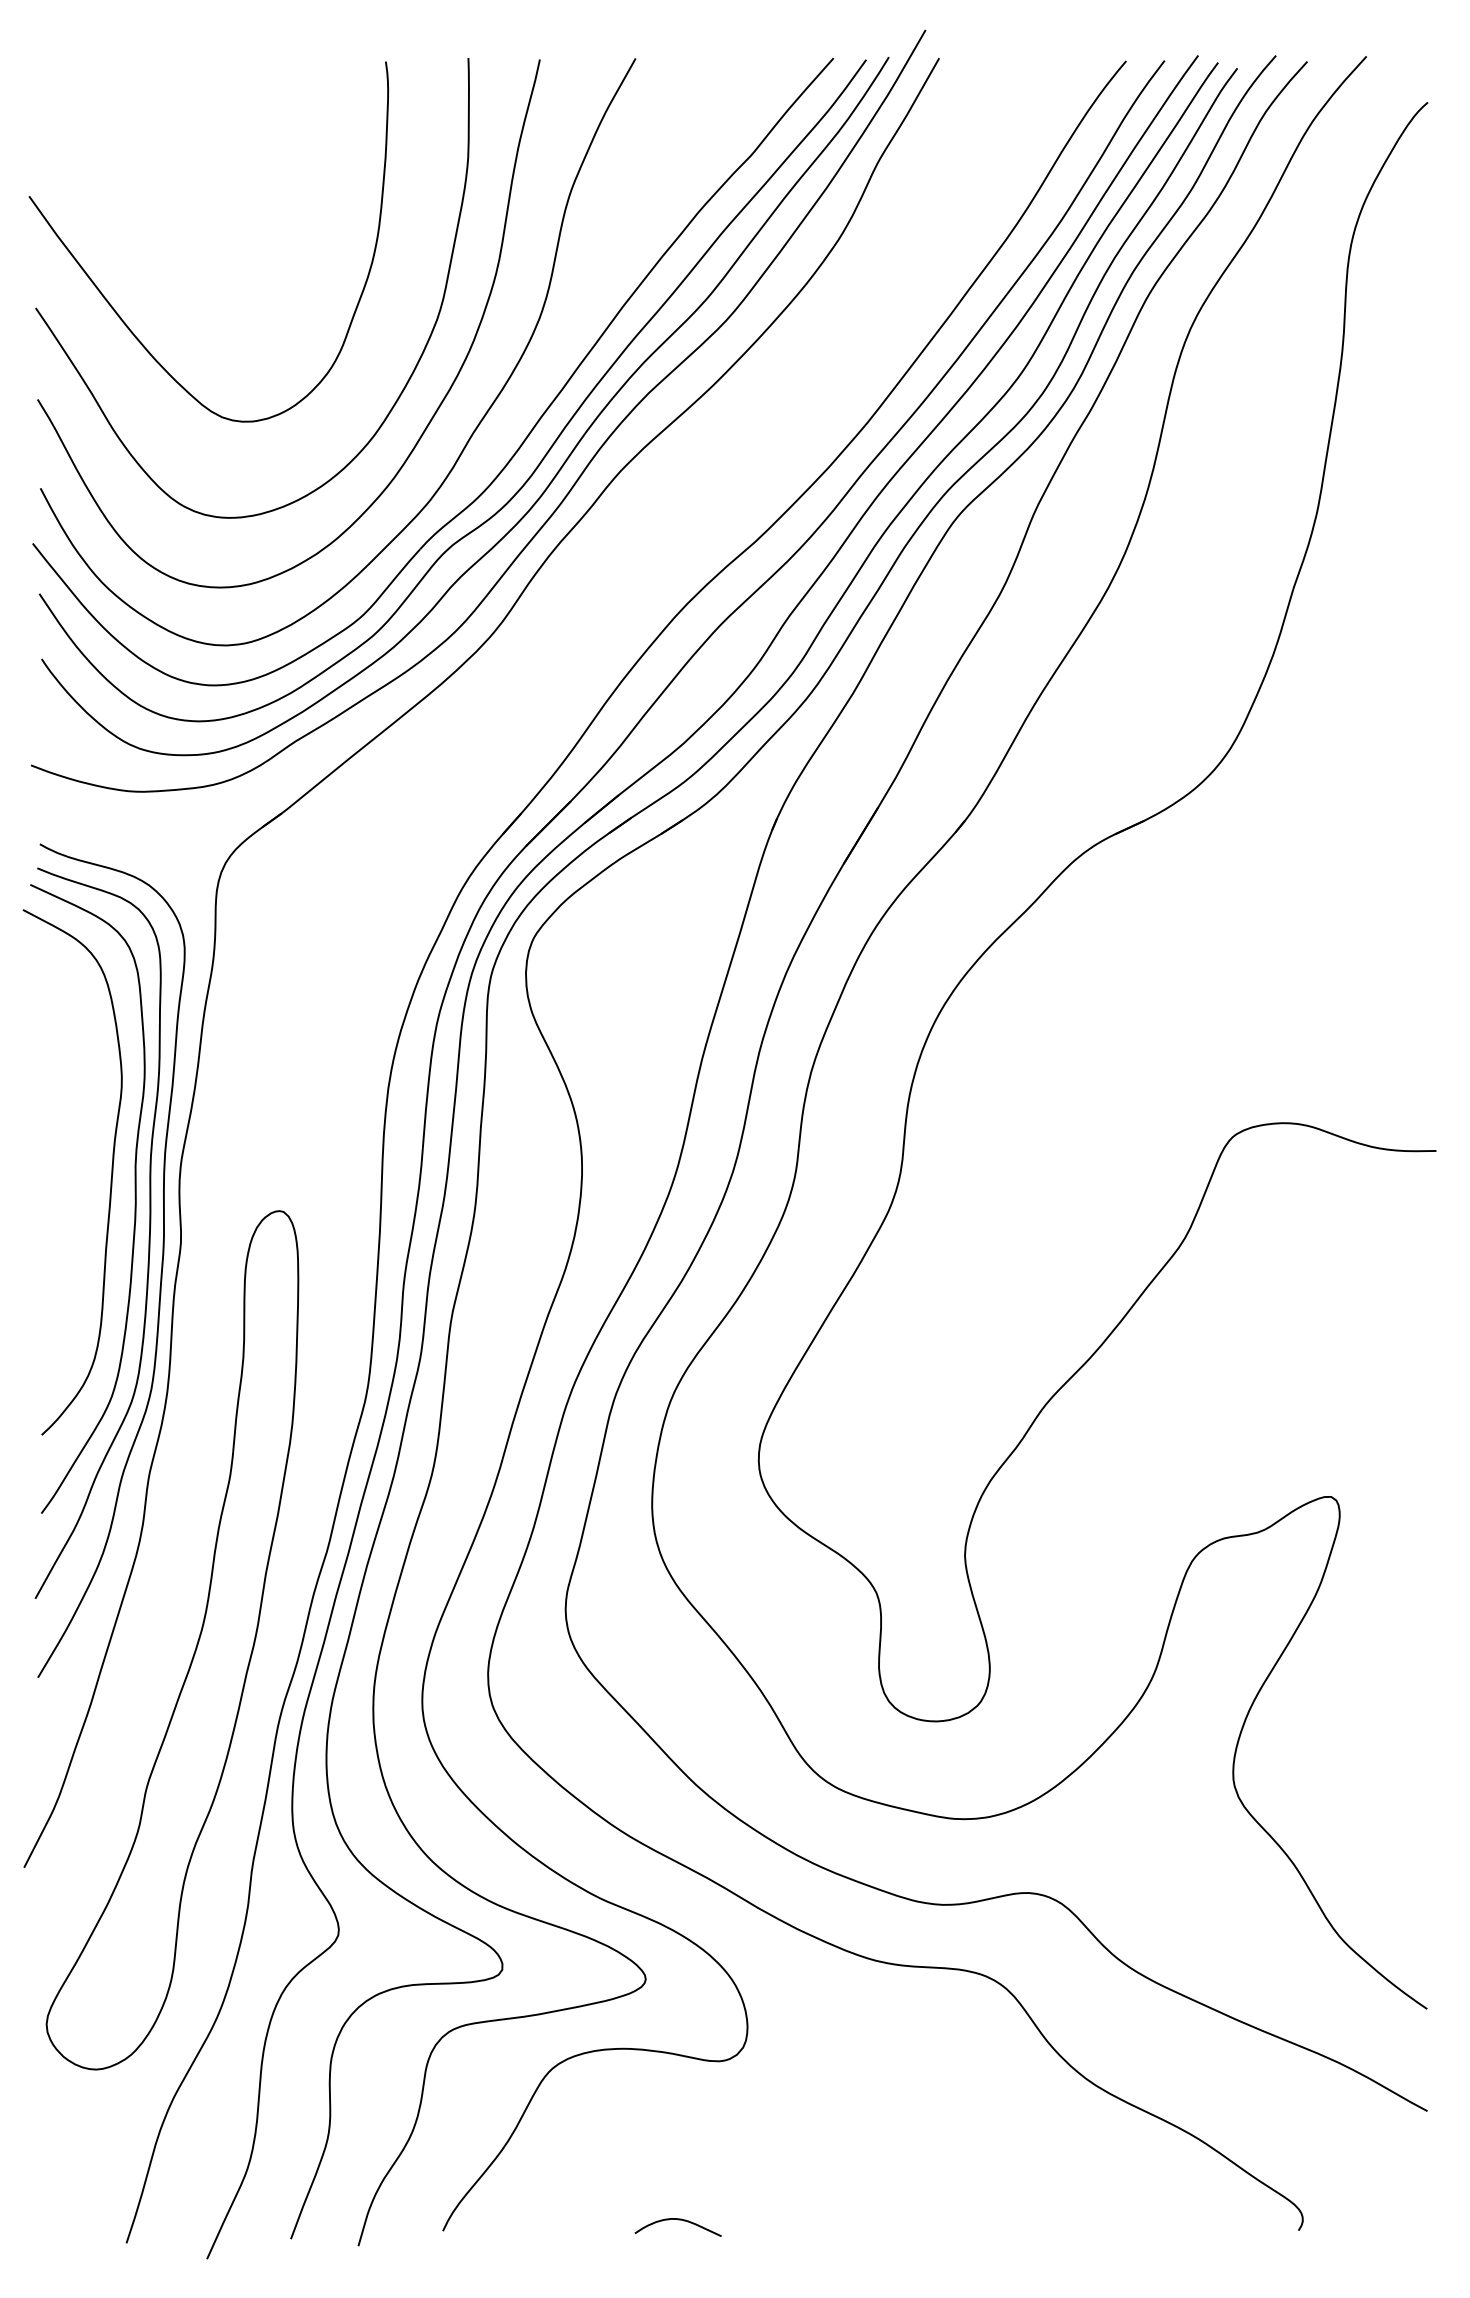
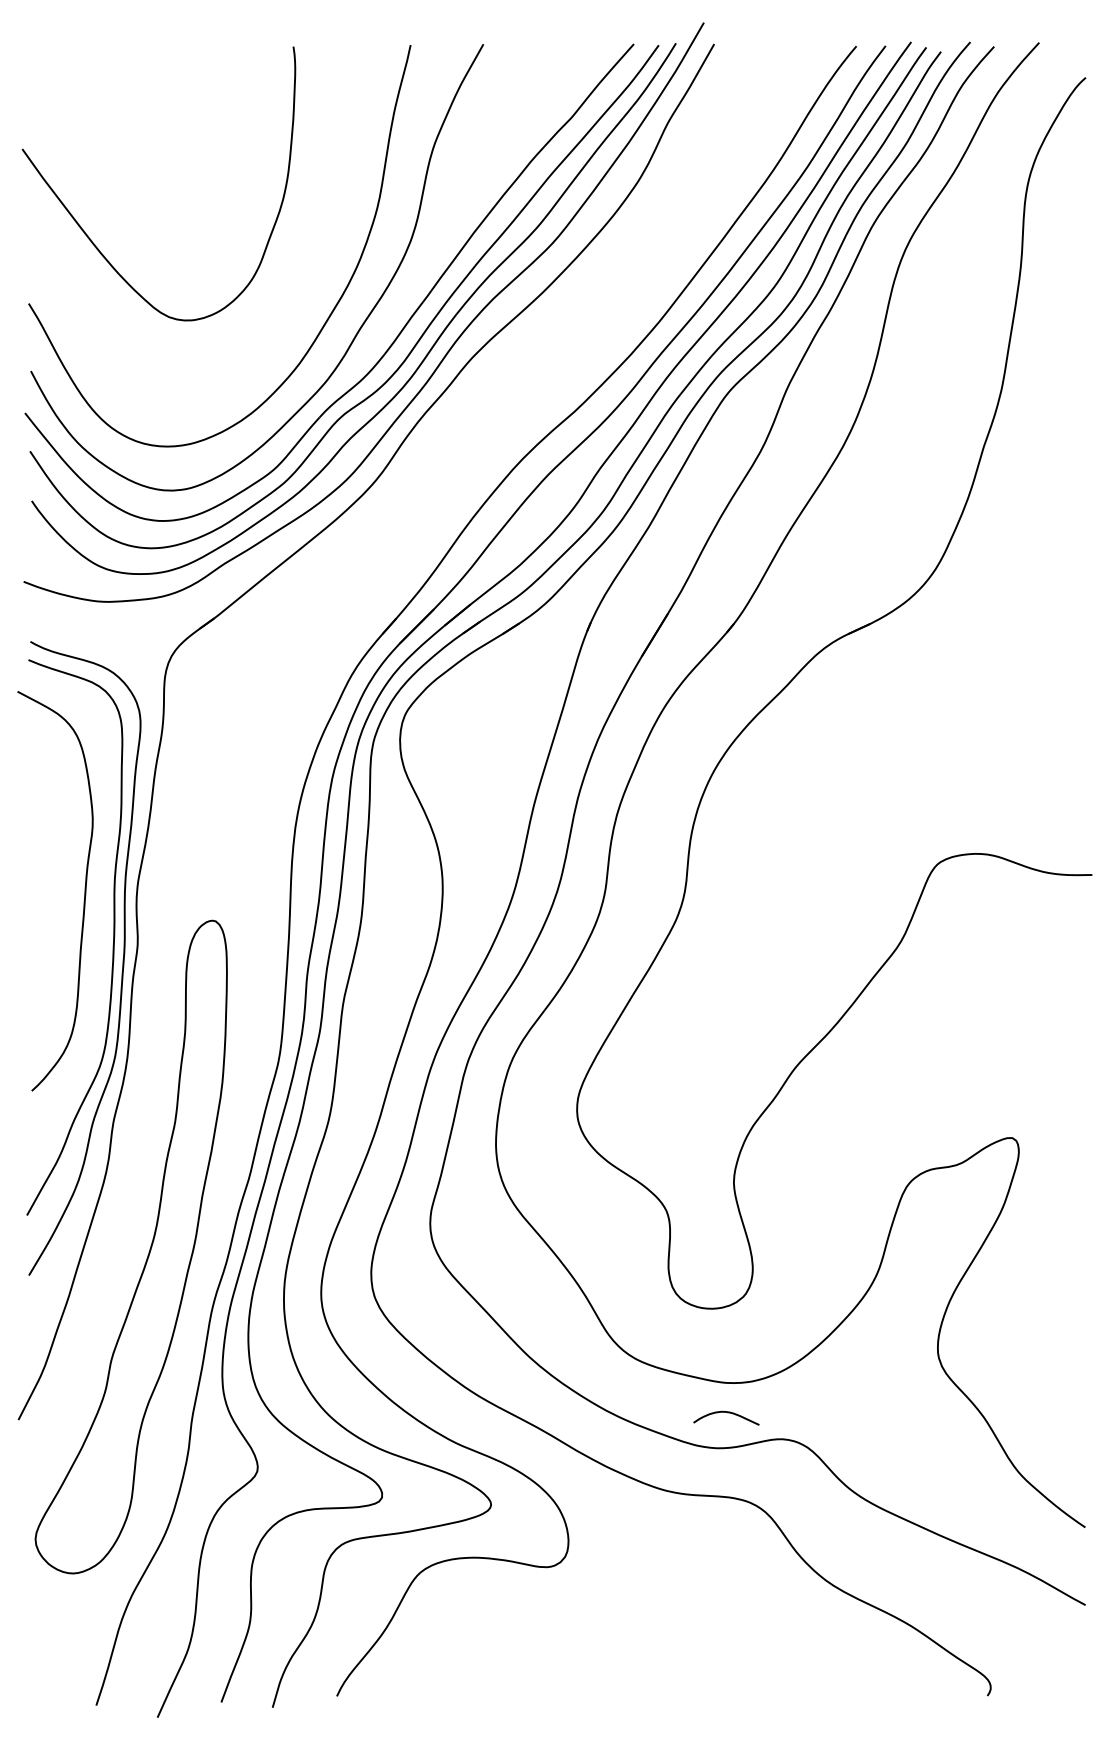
curve: (409, 376) -> (311, 286), removed
curve: (134, 1198) -> (102, 911), removed
curve: (678, 2220) -> (726, 1413), moved

